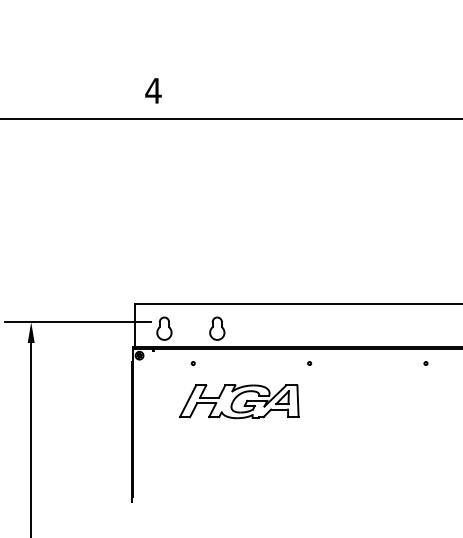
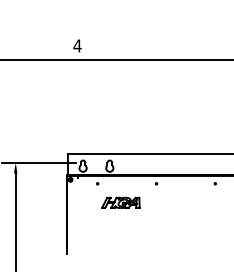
part: (238, 400) -> (120, 202), size x0.62

